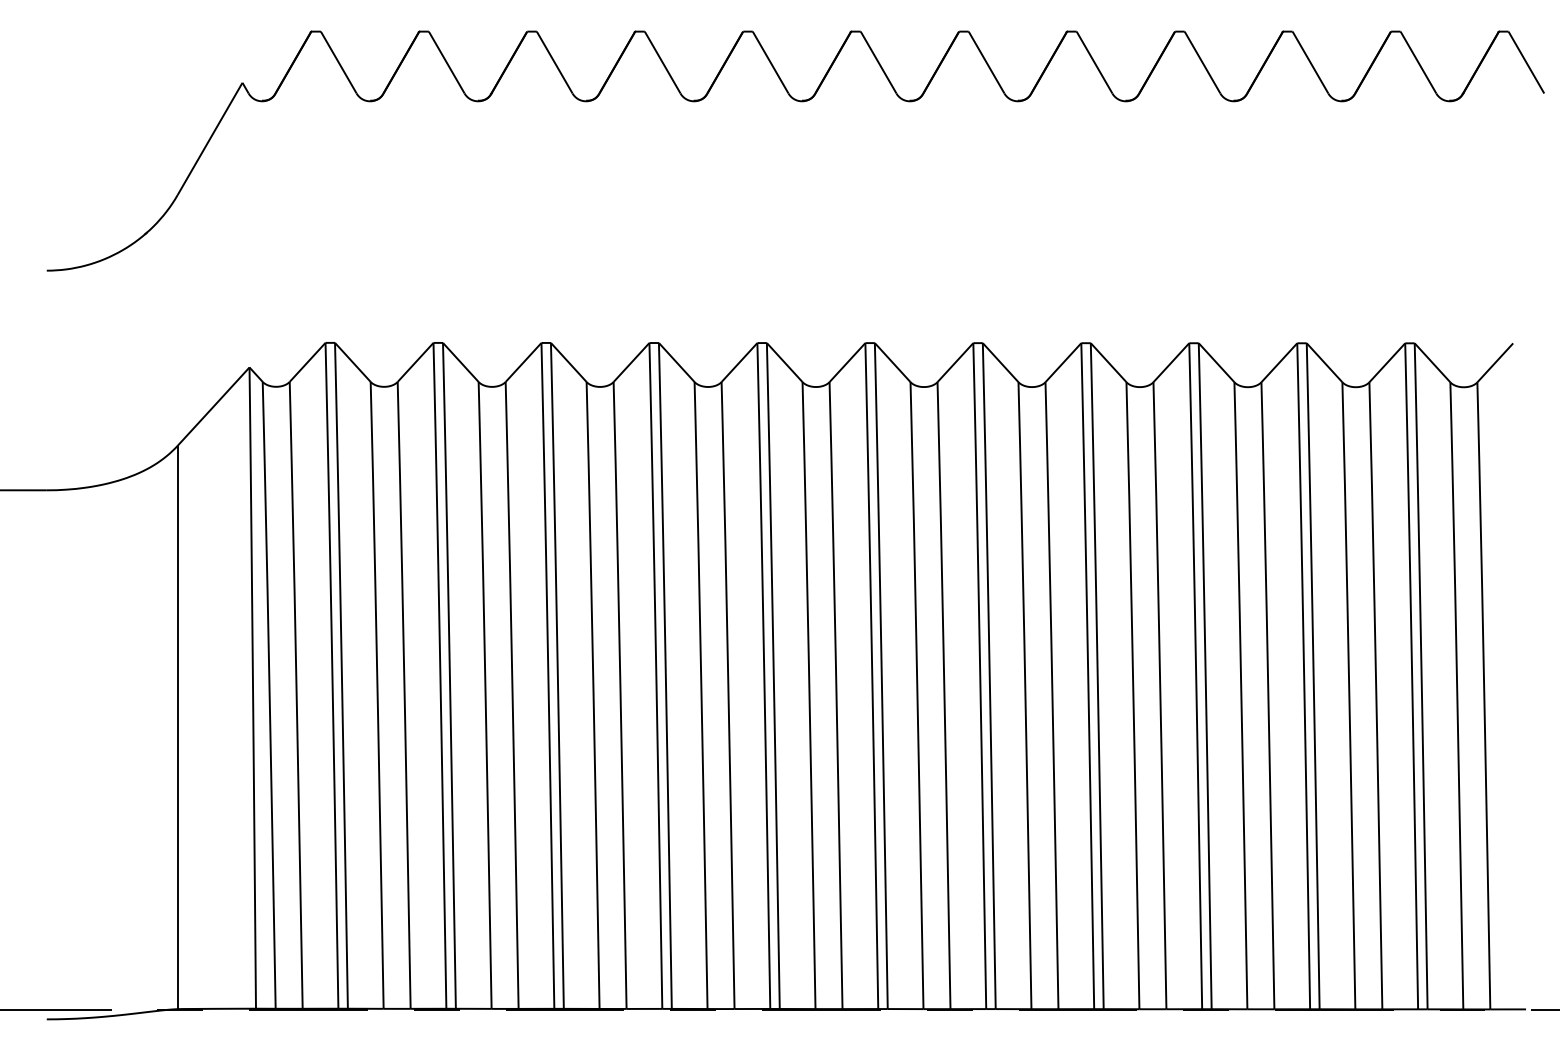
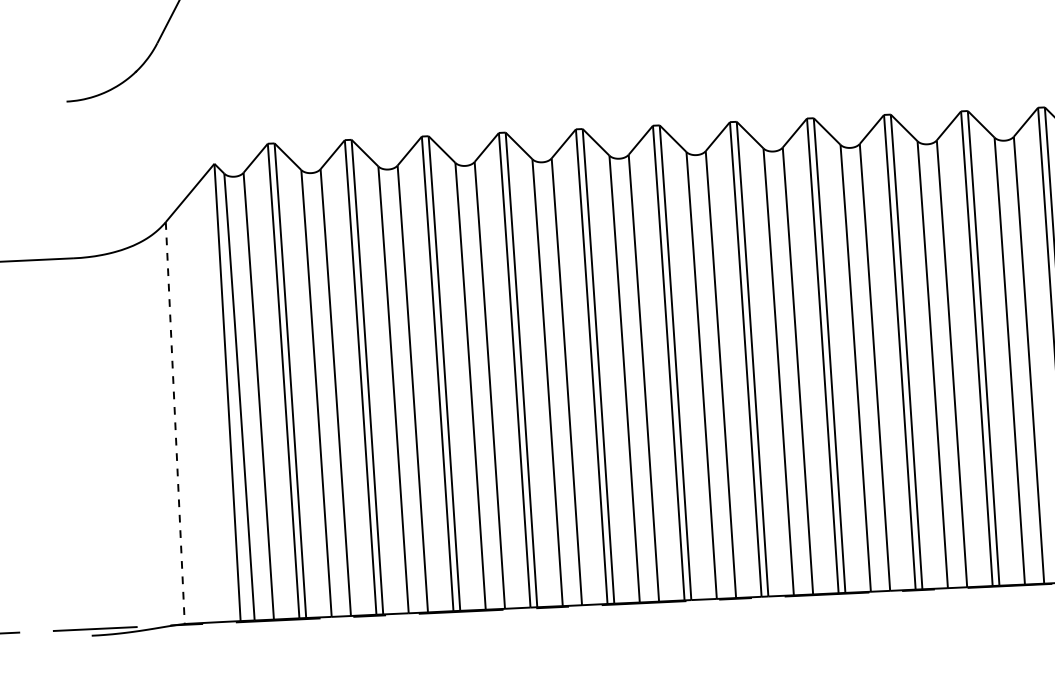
line: (177, 727) -> (175, 423), solid -> dashed

